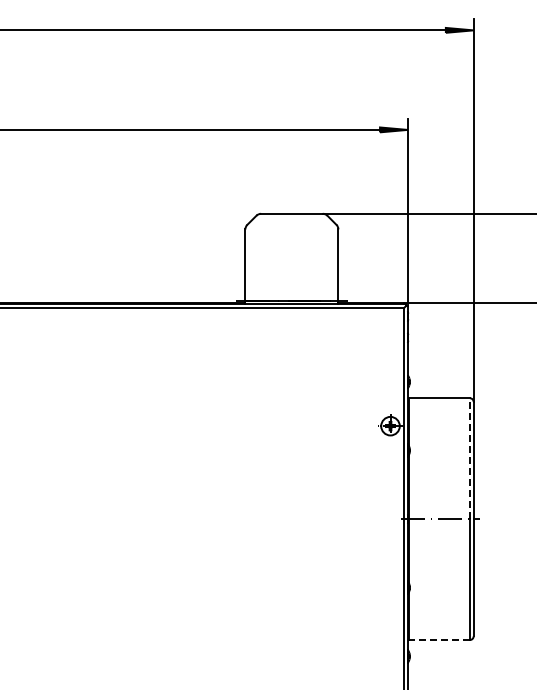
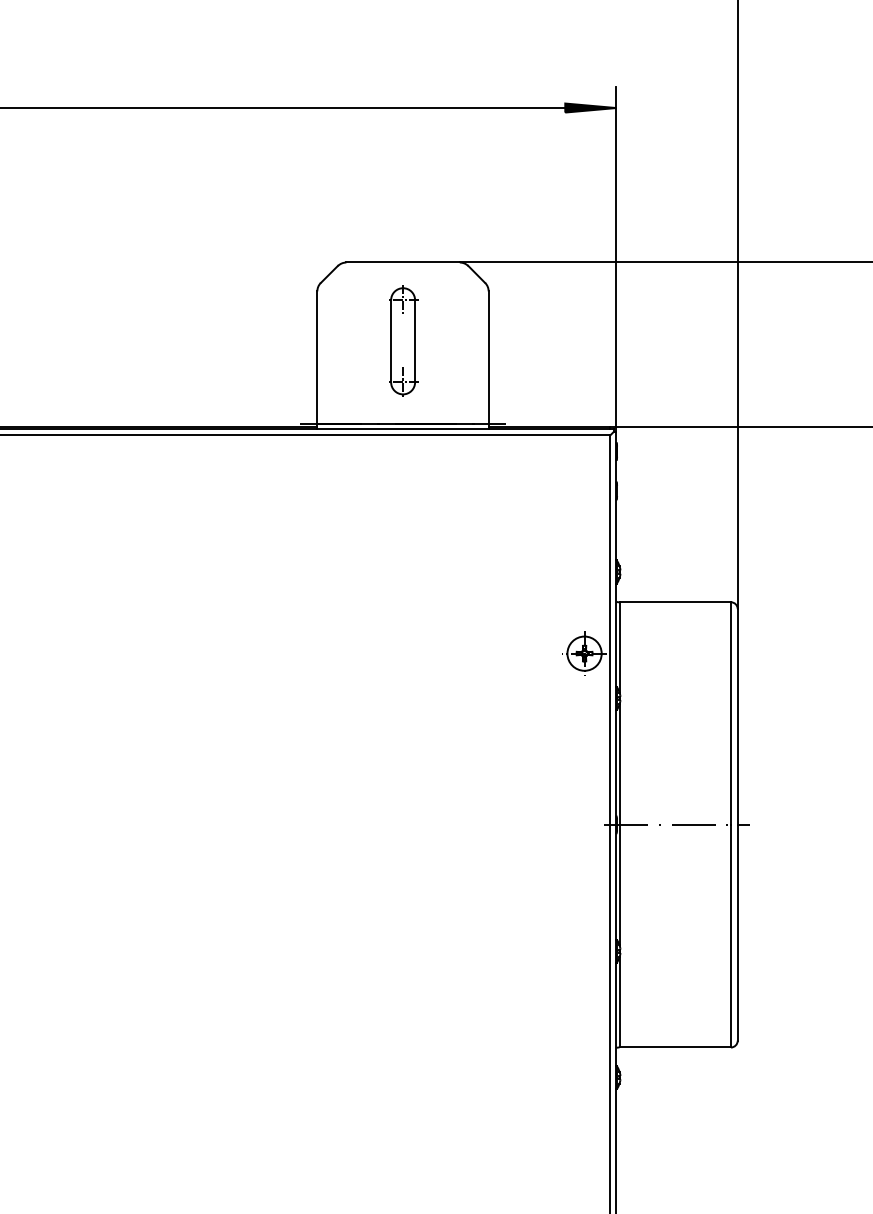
part: (291, 256) -> (402, 341), added
line: (469, 458) -> (730, 713), dashed -> solid
line: (439, 639) -> (674, 1046), dashed -> solid

